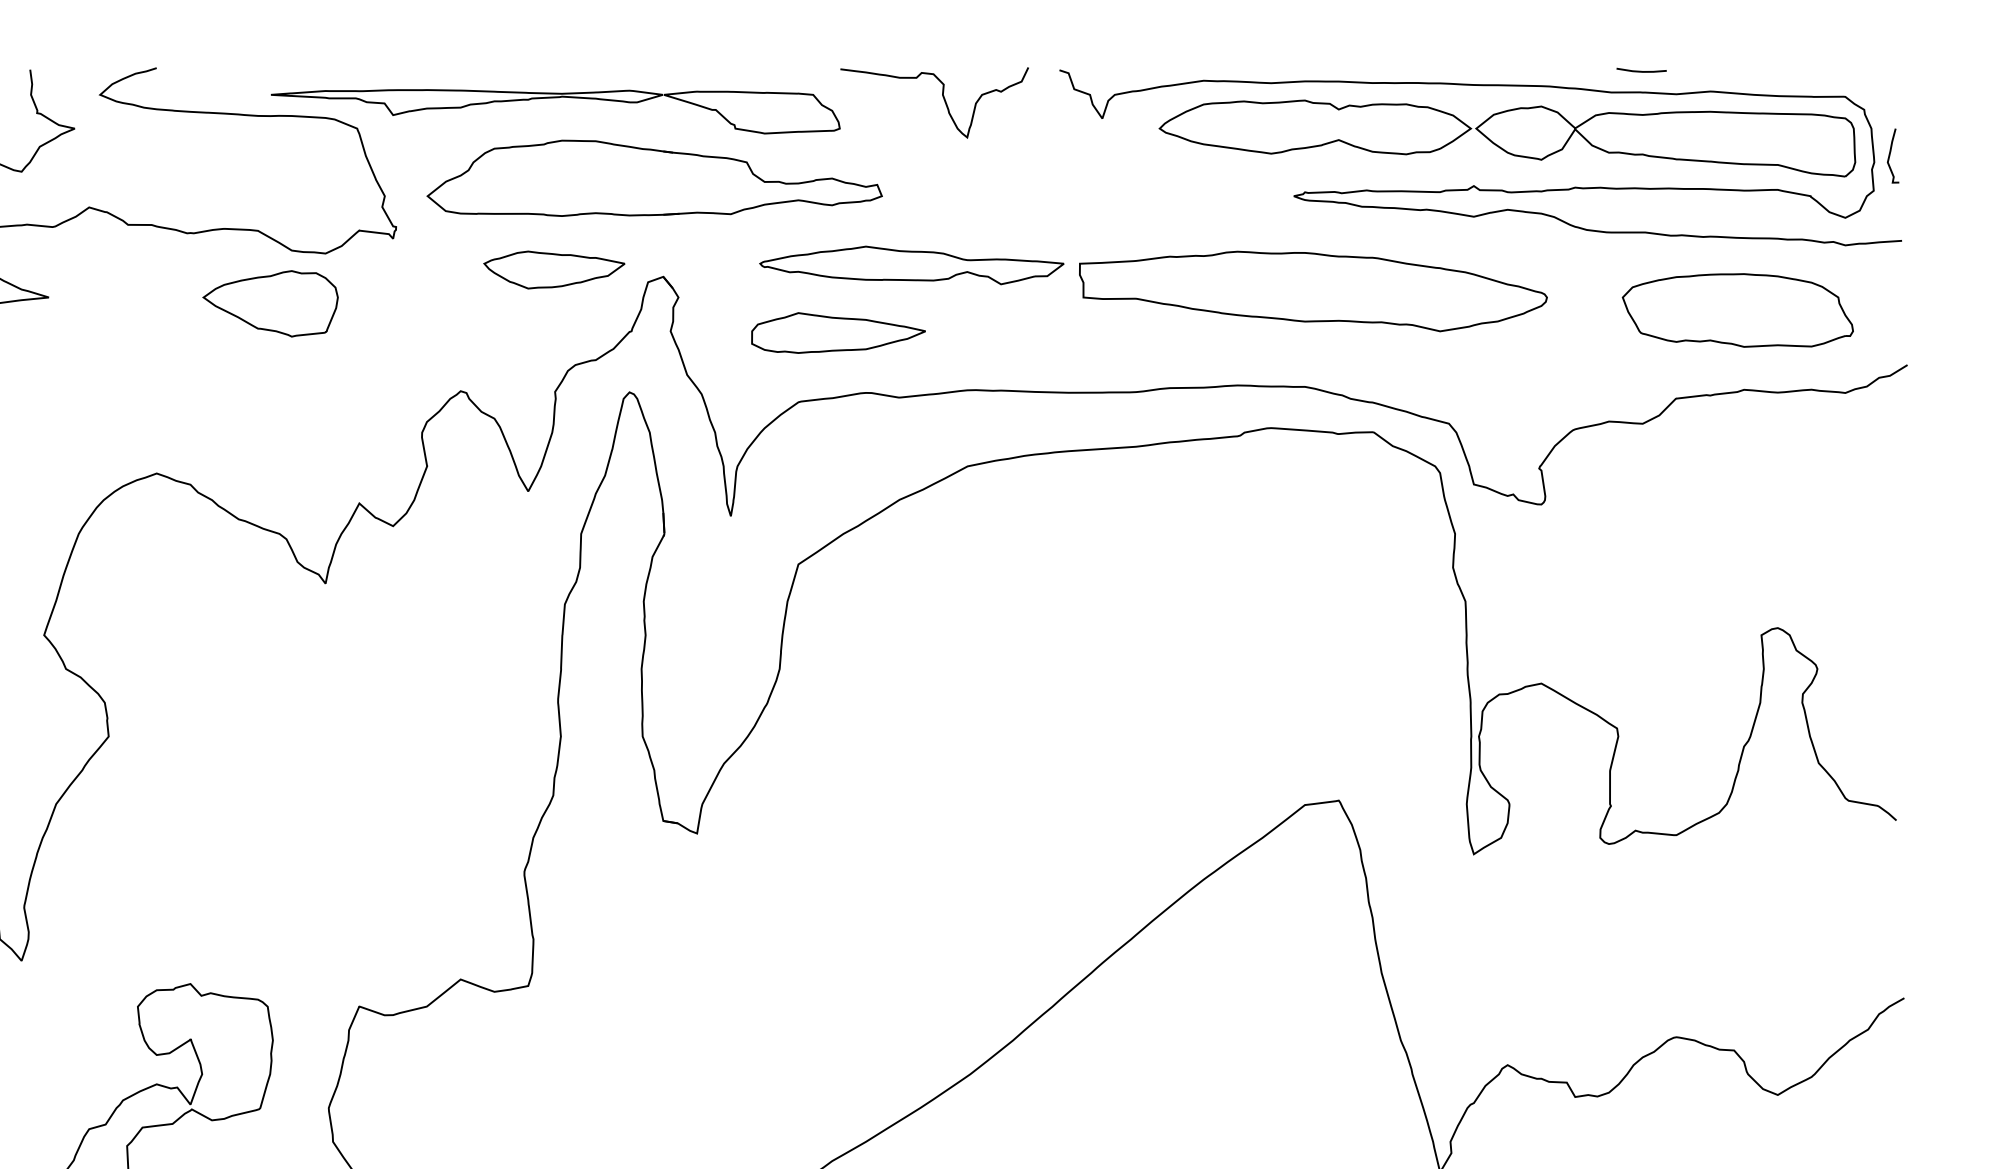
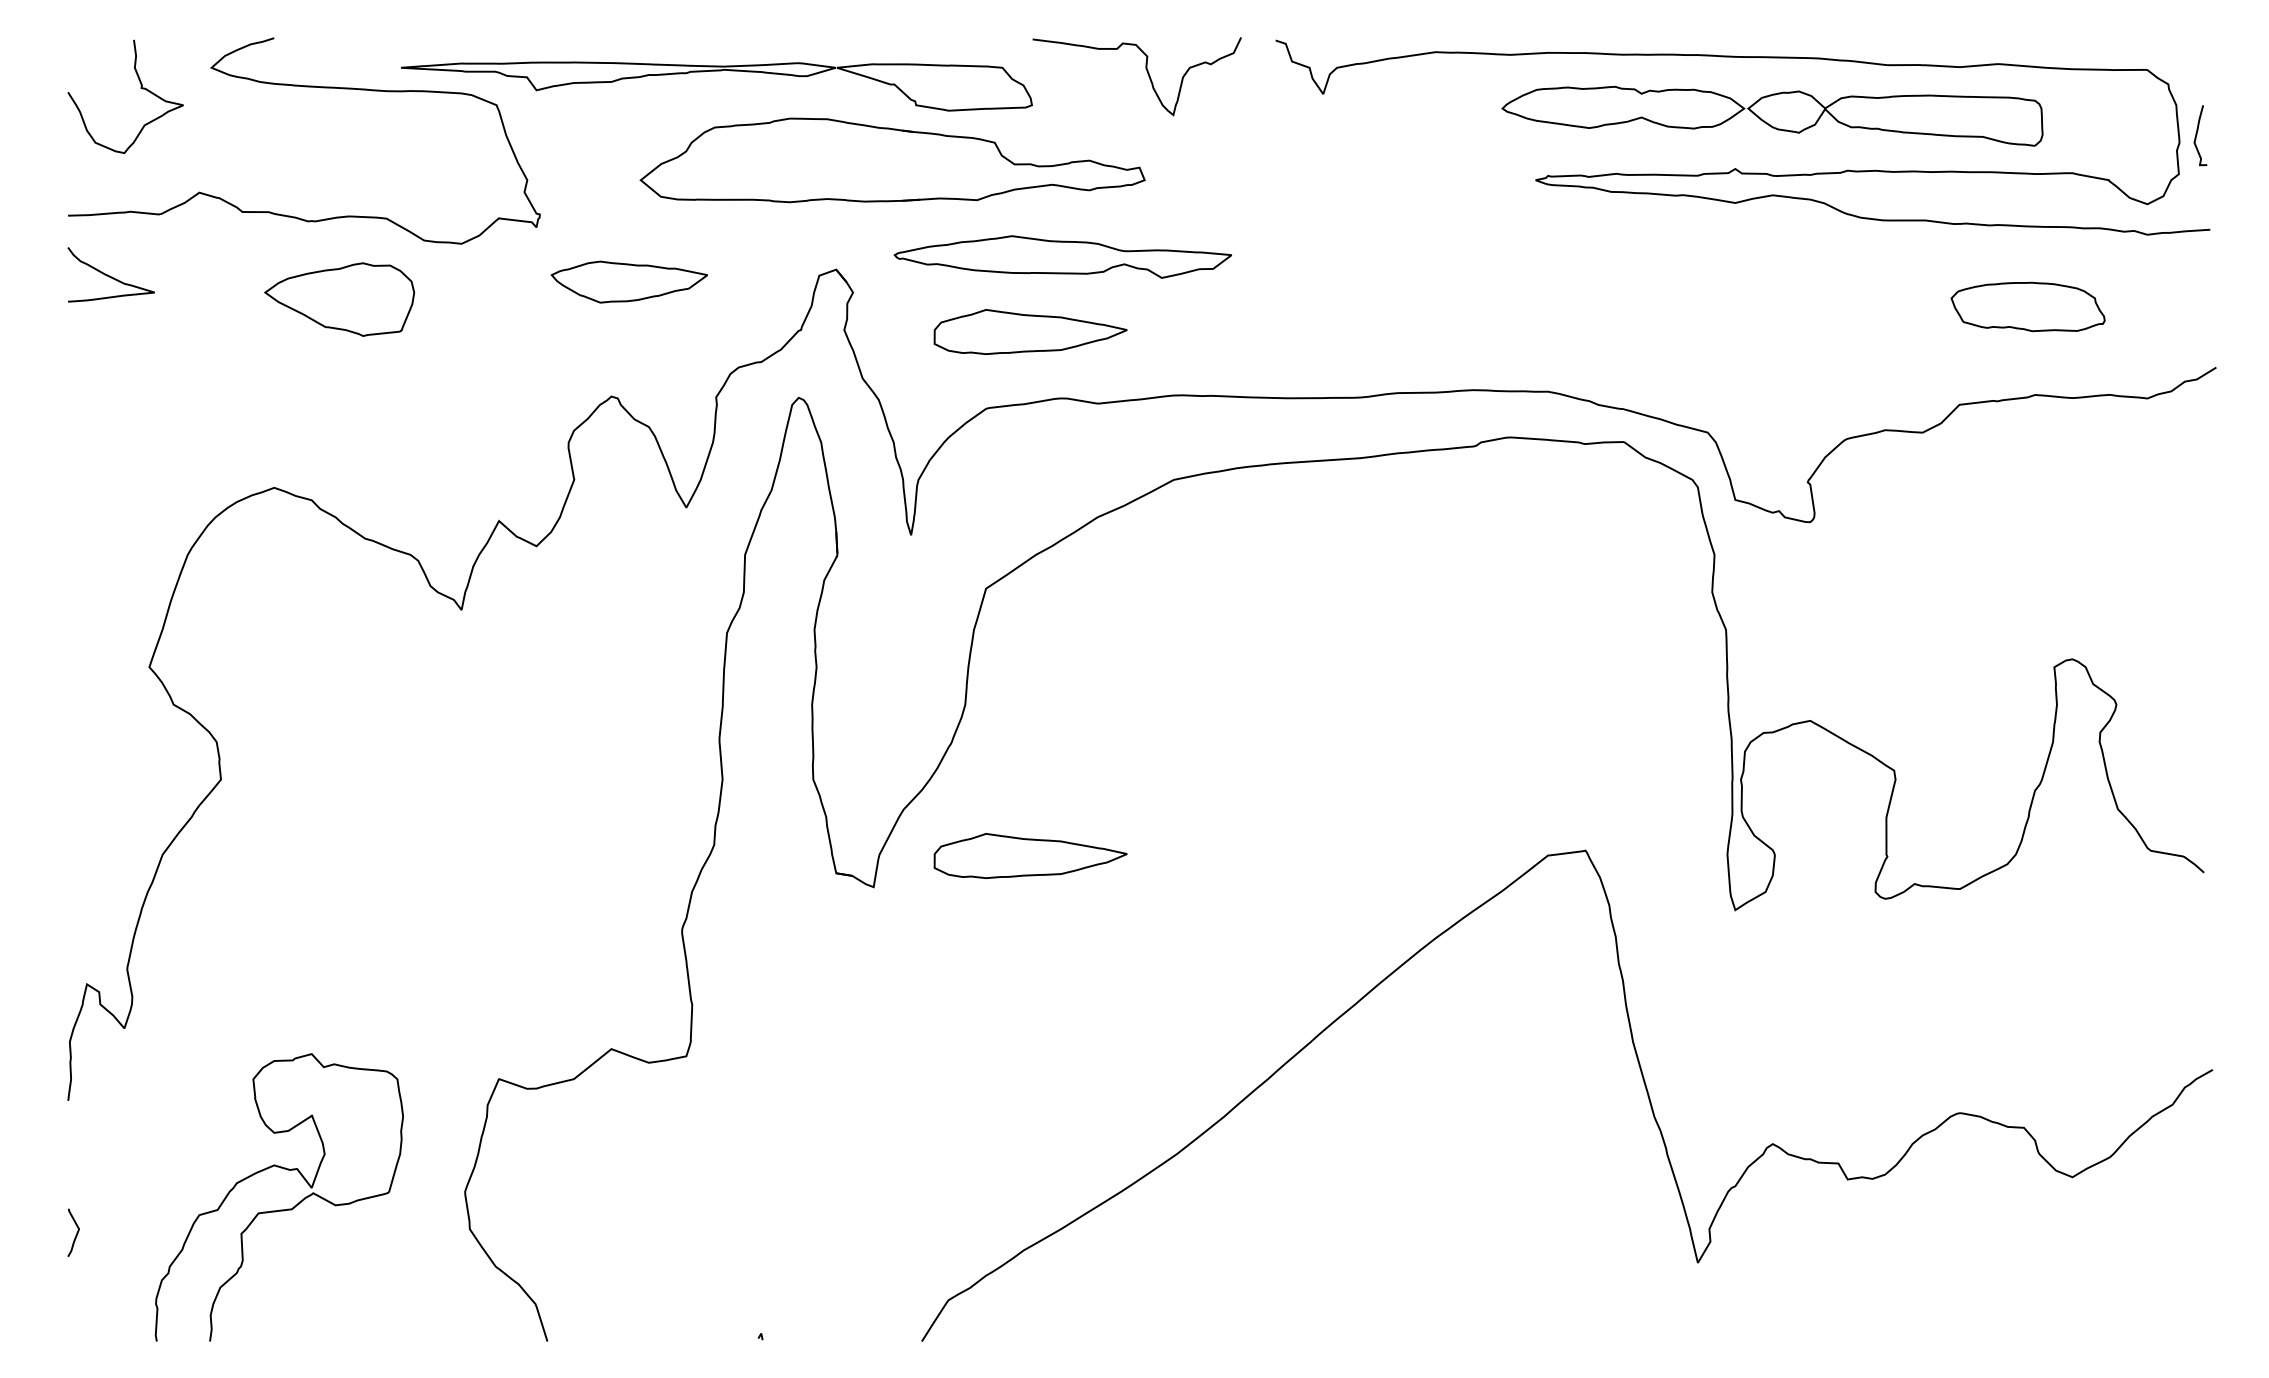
line: (1641, 71) -> (1921, 41), removed
part: (1507, 138) -> (1772, 116), size x0.7
part: (654, 178) -> (892, 160), moved
part: (911, 264) -> (1062, 256), moved
part: (553, 269) -> (628, 281), moved
part: (1313, 291) -> (1557, 285), removed
part: (270, 303) -> (339, 299), moved
part: (1737, 310) -> (2027, 306), size x0.6
part: (838, 804) -> (1030, 855), added

